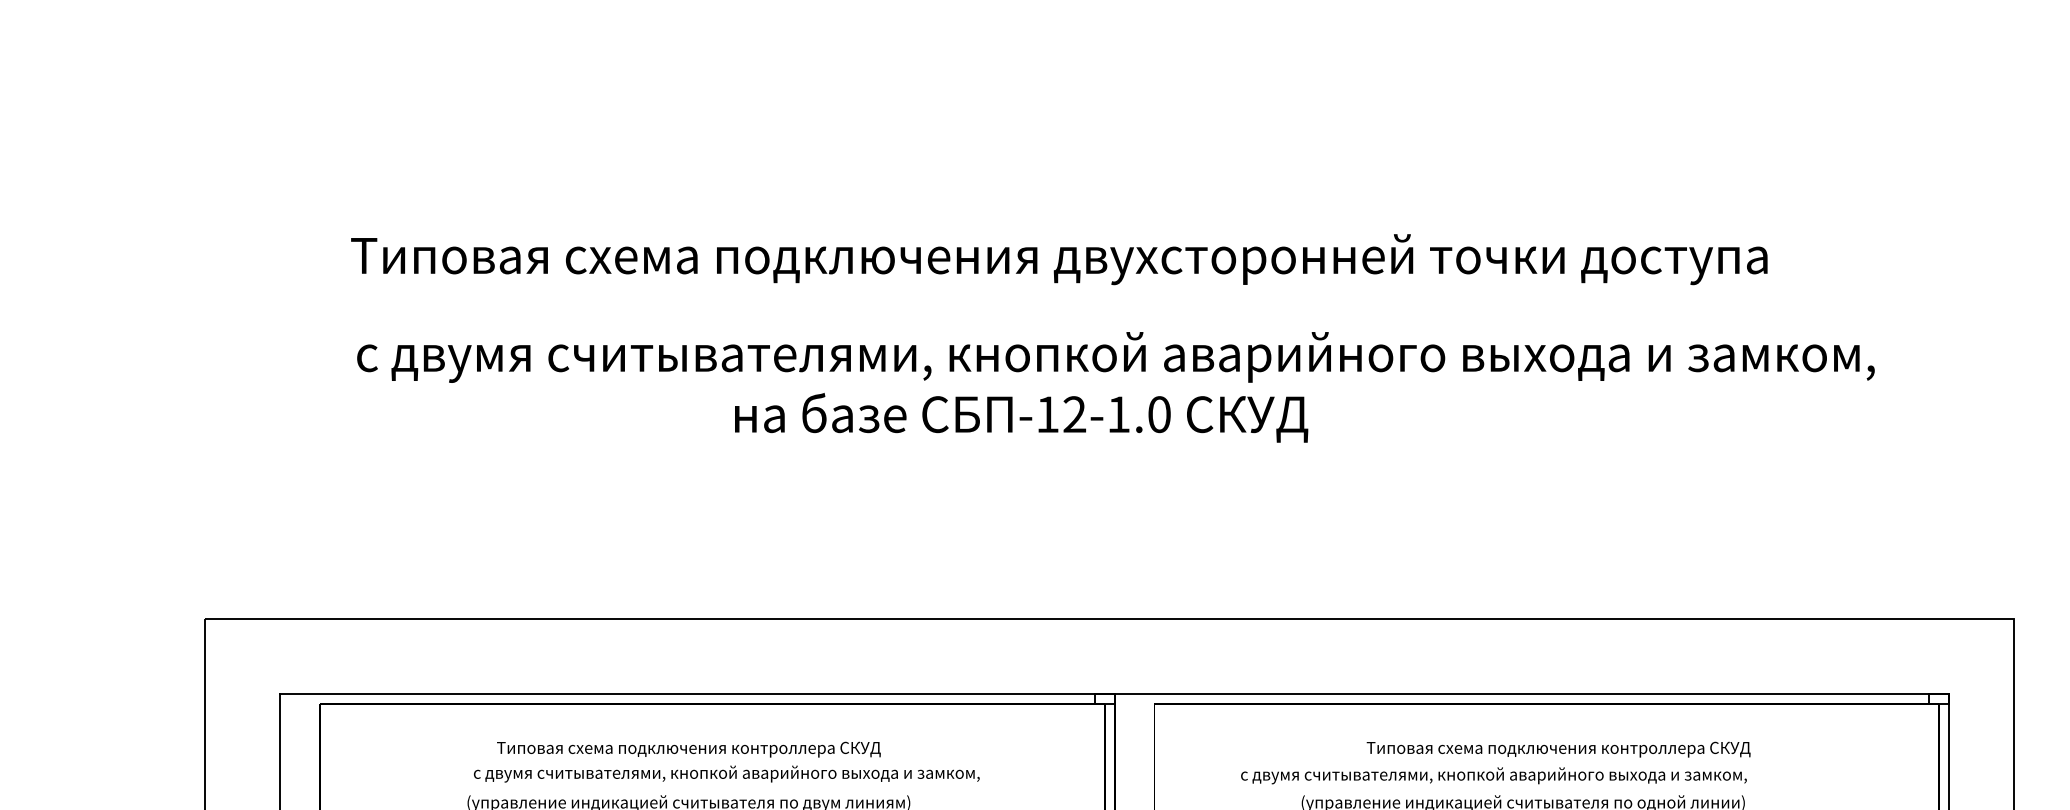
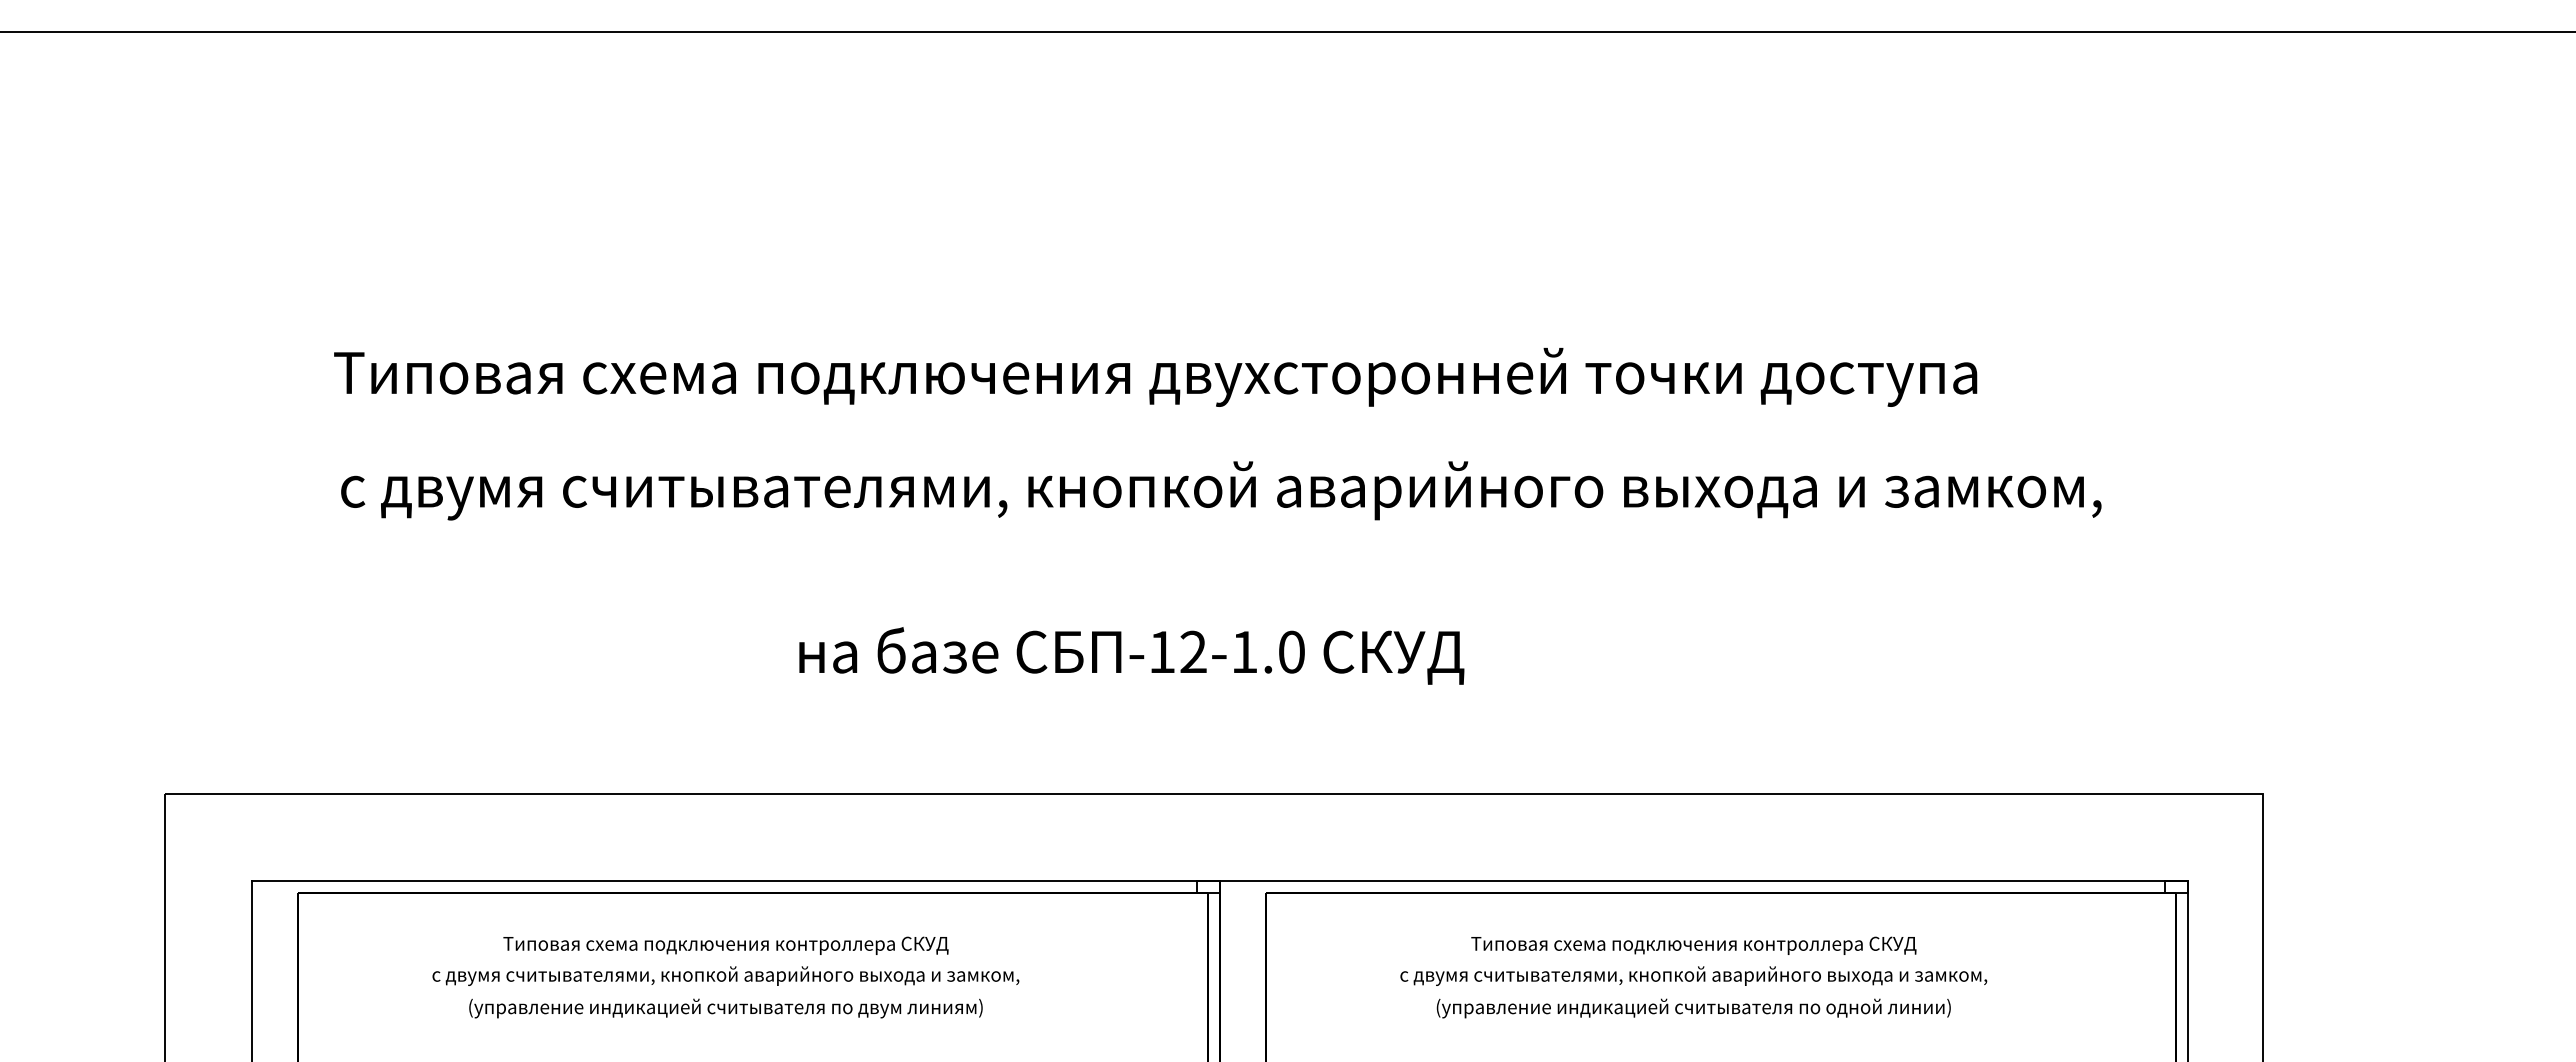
text: (1021, 417) -> (1131, 655), moved
text: (1558, 749) -> (1693, 945), moved
text: (726, 773) -> (725, 975), moved
text: (1493, 775) -> (1693, 975), moved

